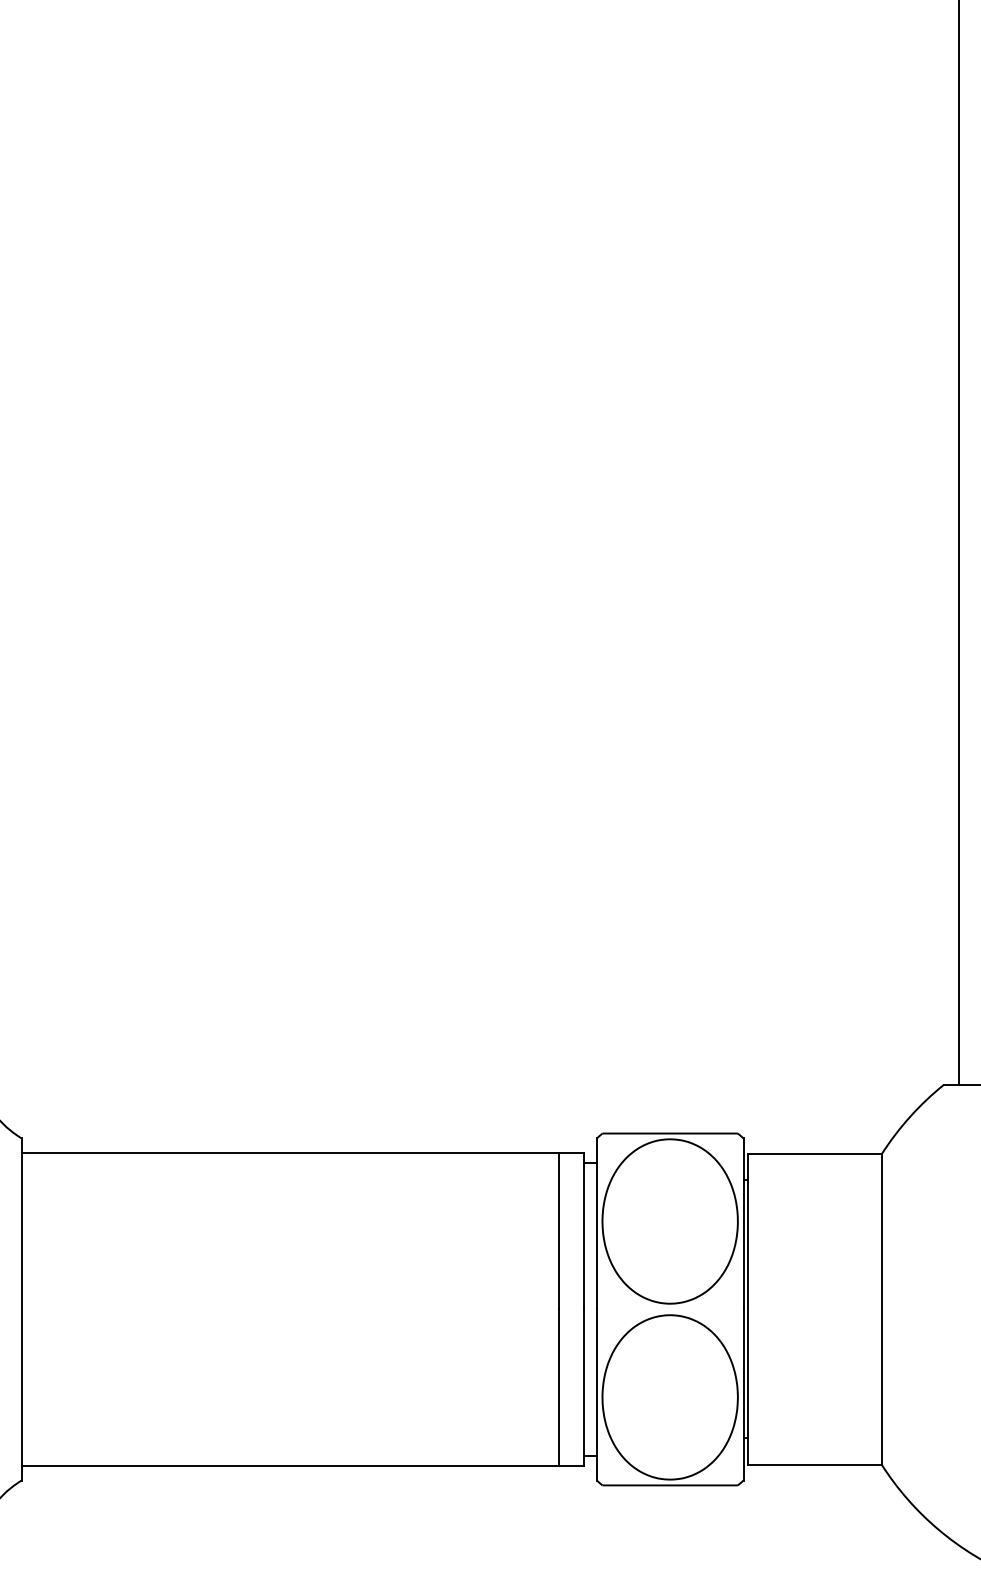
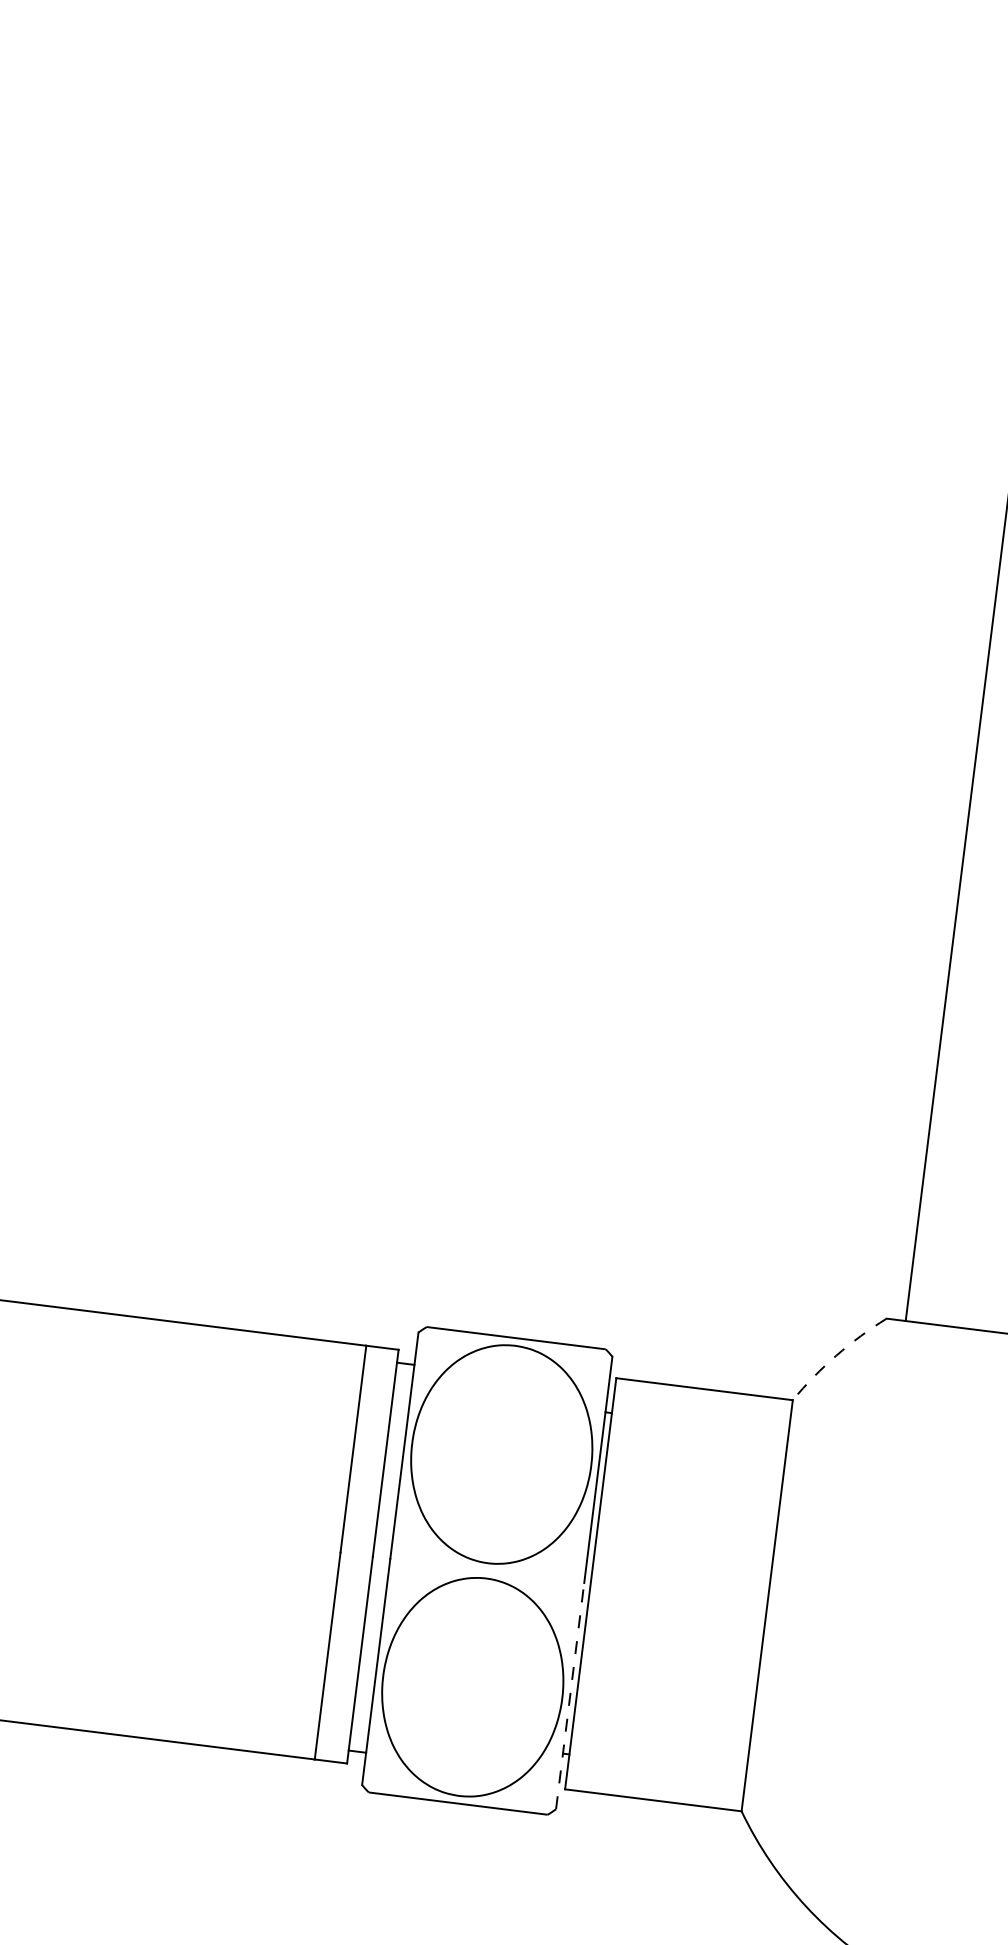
arc: (910, 1116) -> (836, 1355), solid -> dashed
line: (743, 1394) -> (570, 1695), solid -> dashed

